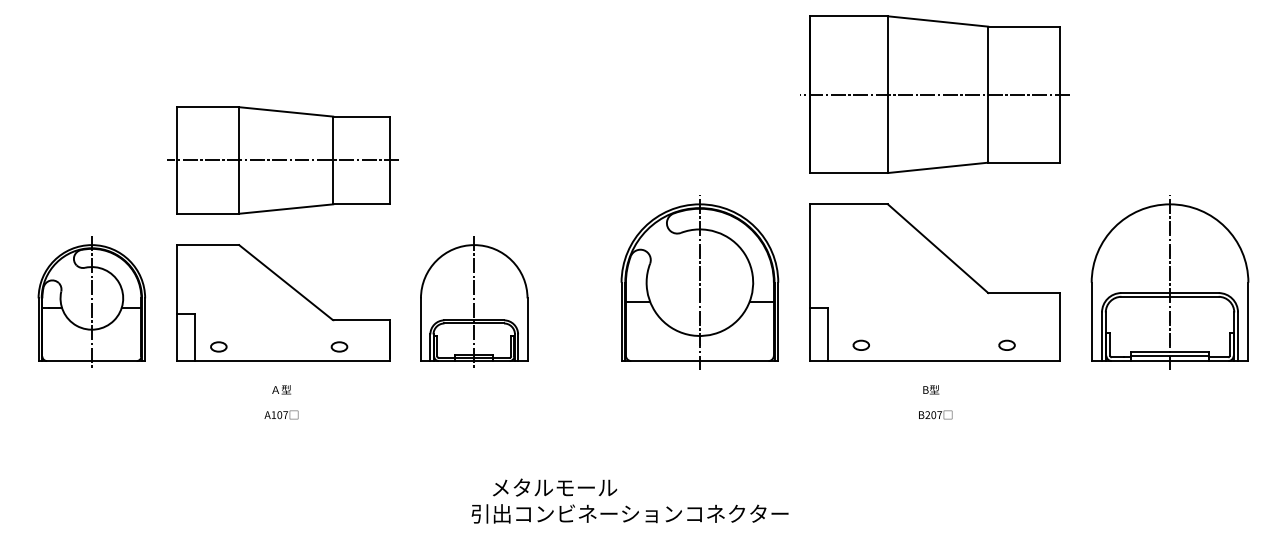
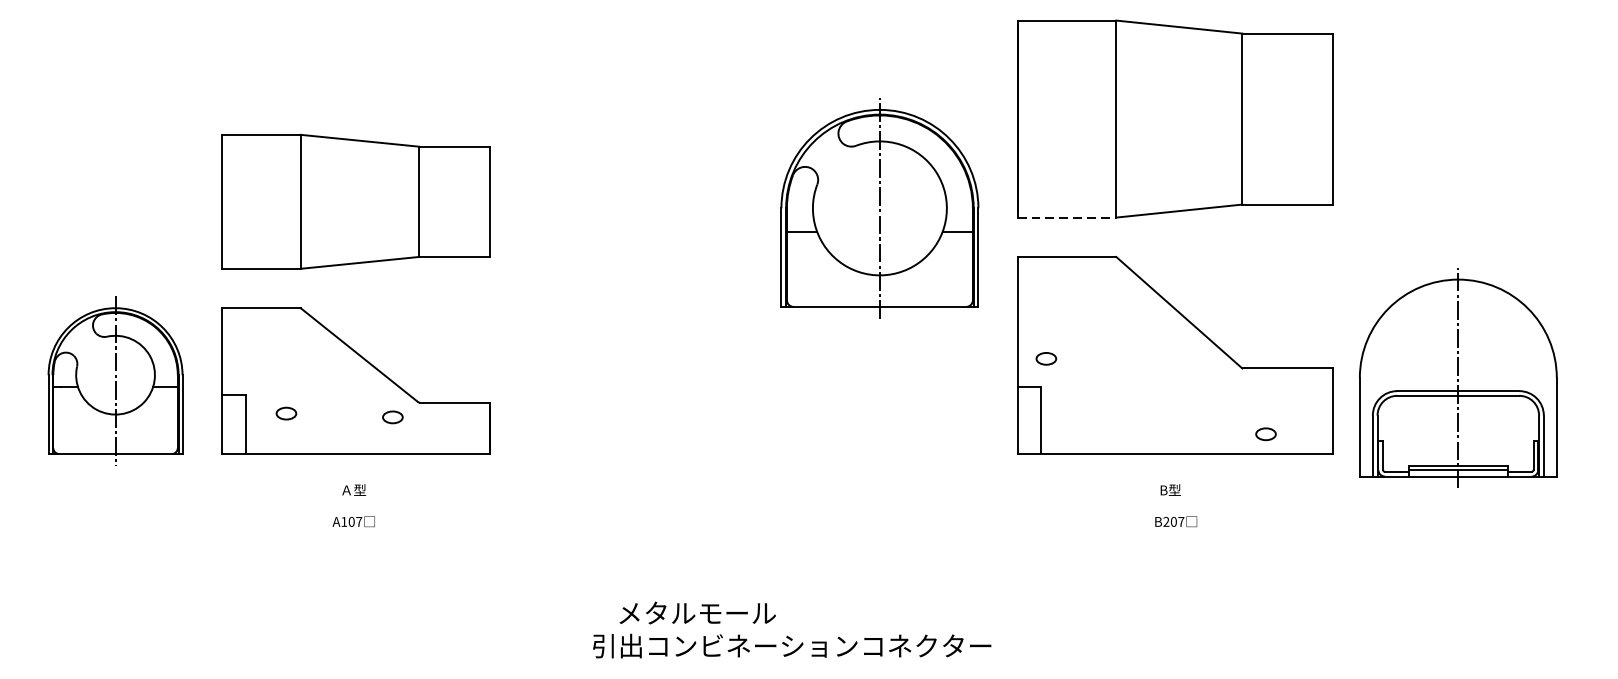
line: (934, 94) -> (1174, 118), removed
line: (283, 160) -> (356, 201), removed
line: (849, 173) -> (1067, 218), solid -> dashed
part: (699, 282) -> (879, 208), moved
part: (1169, 282) -> (1457, 377), moved
part: (474, 301) -> (596, 379), removed
part: (860, 344) -> (1045, 357), moved
part: (218, 346) -> (286, 413), moved
part: (339, 346) -> (392, 416), moved

